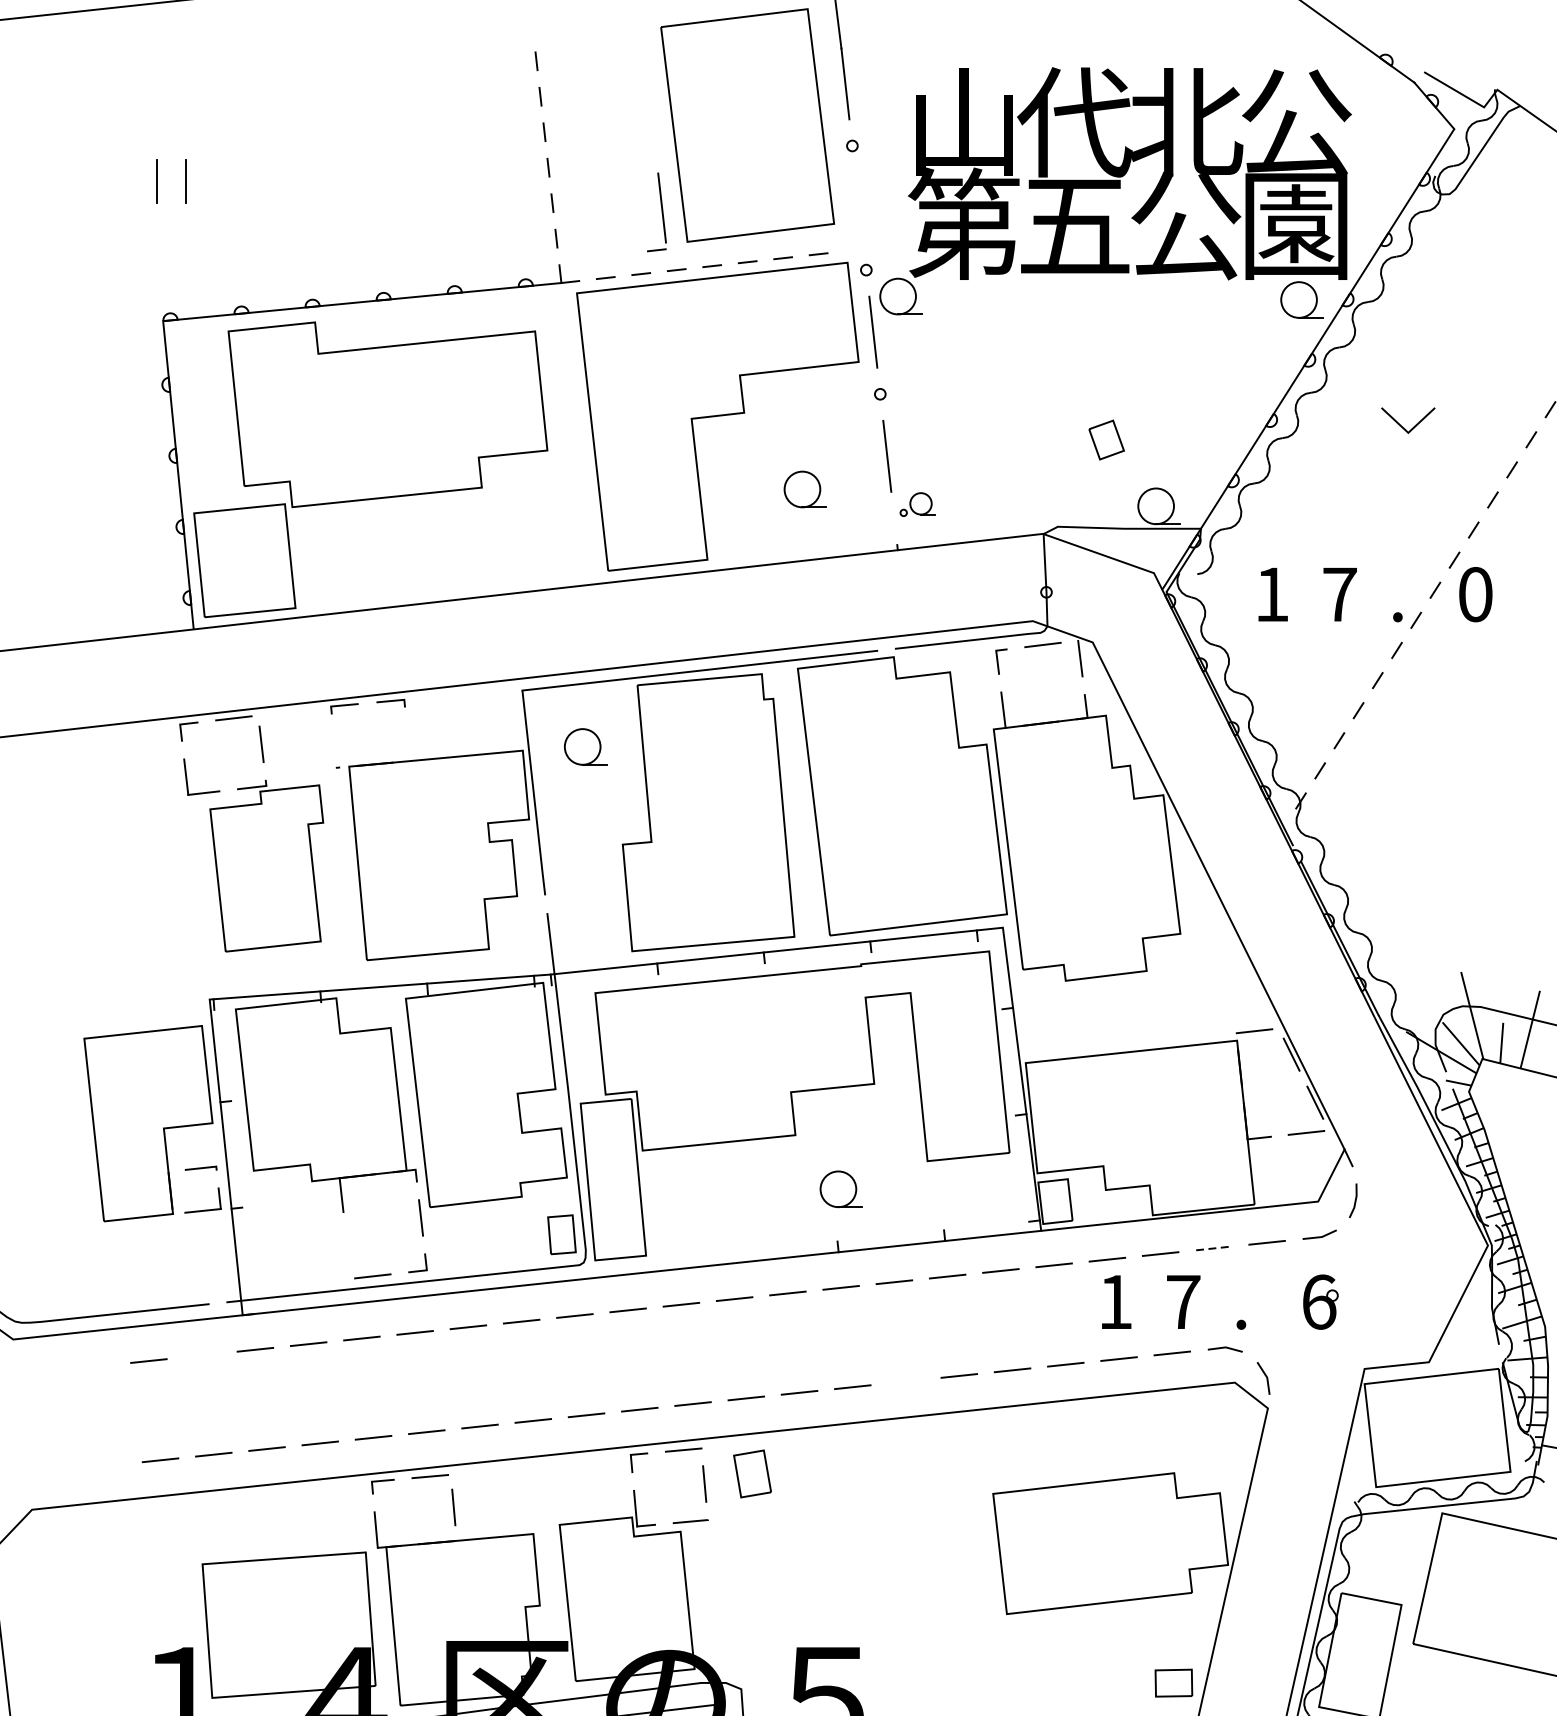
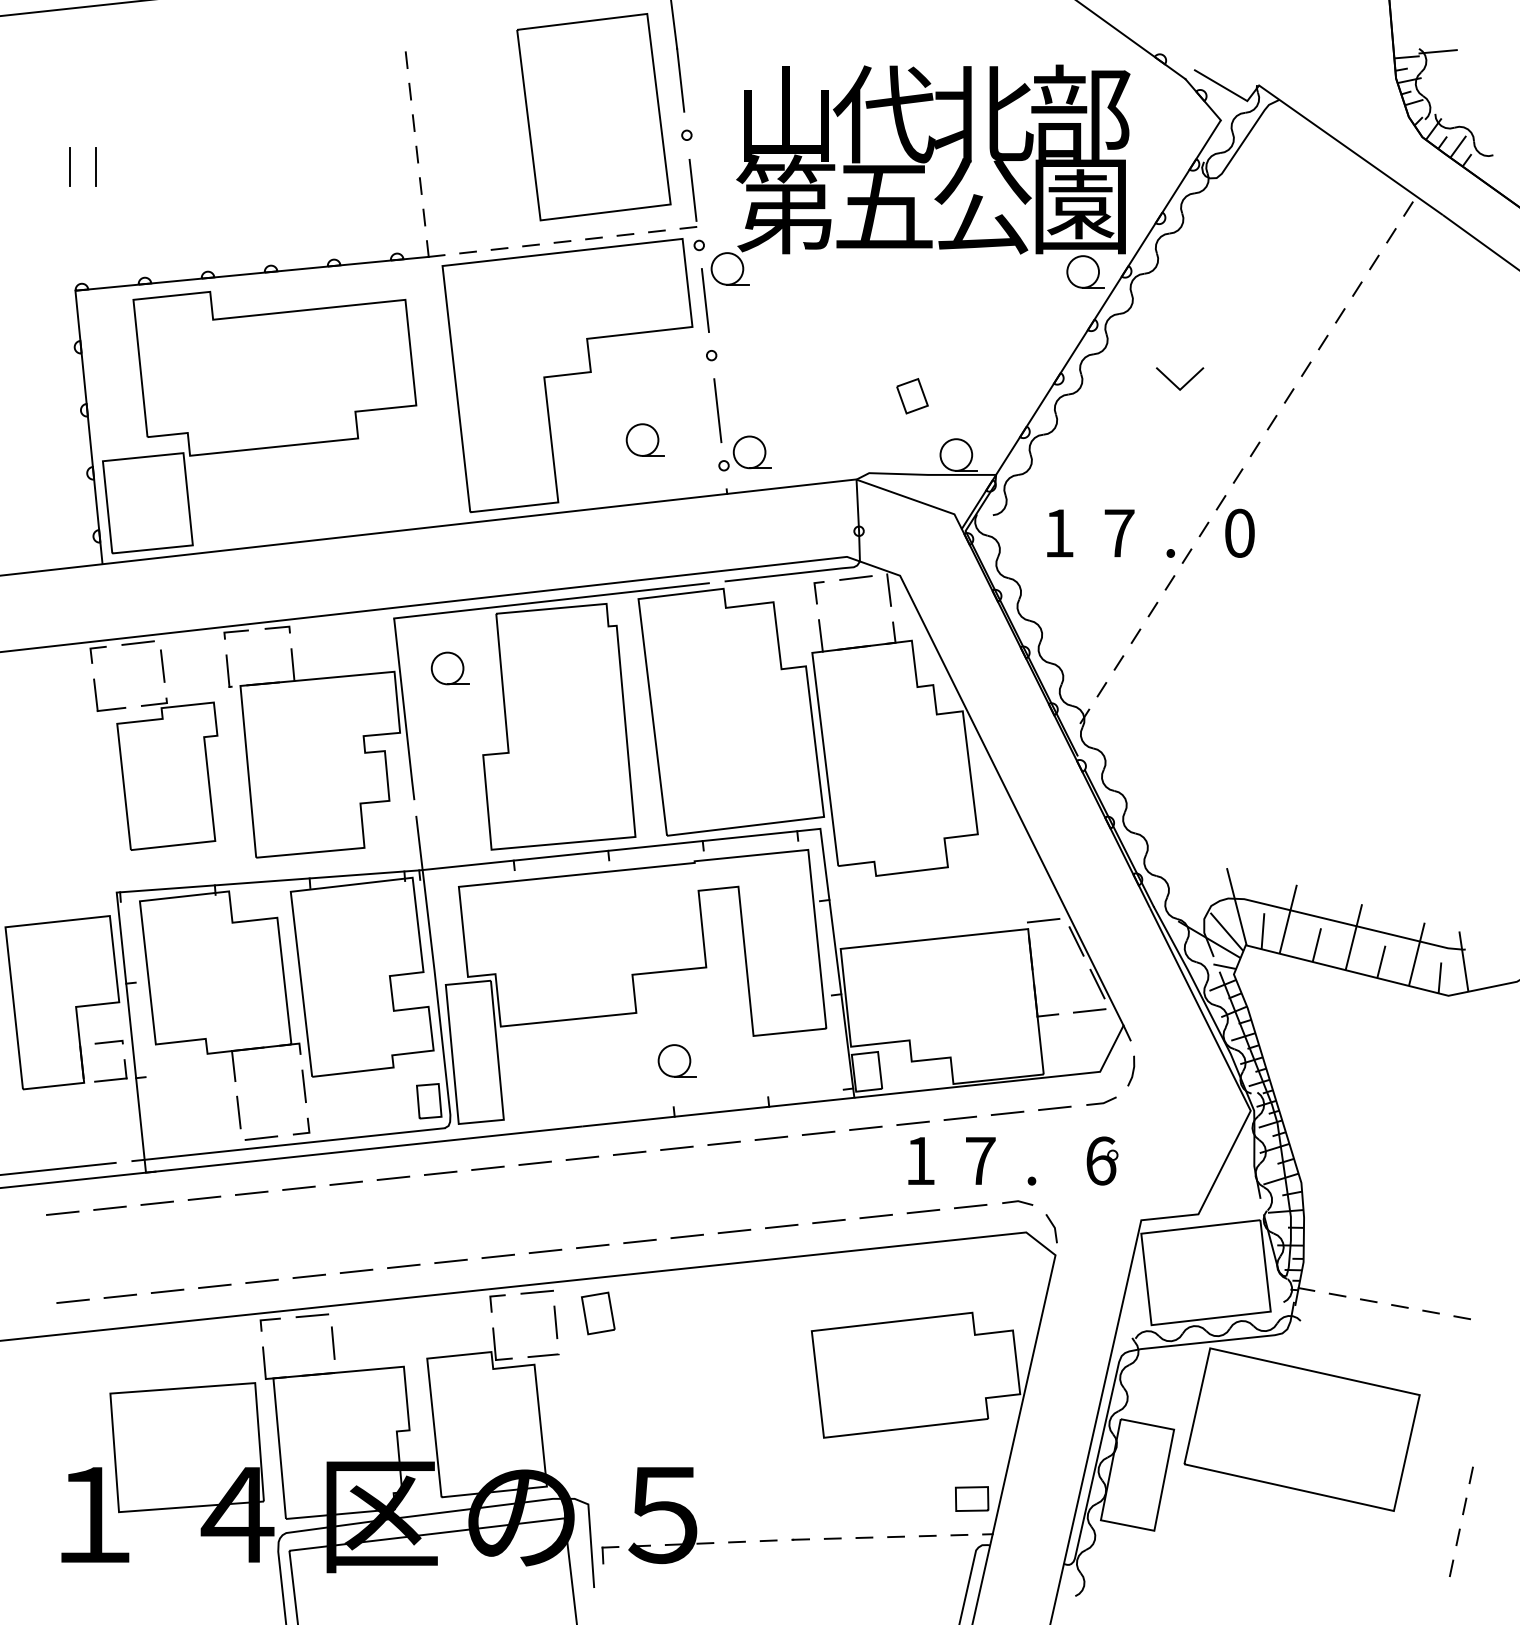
text: (1296, 119) -> (1080, 111), 公 -> 部
part: (656, 212) -> (688, 194), moved
part: (917, 504) -> (744, 453), size x1.67
line: (407, 742) -> (292, 664), added
line: (334, 749) -> (227, 670), added
line: (346, 1247) -> (238, 1112), added
line: (1213, 1248) -> (1007, 1113), dashed -> solid
line: (201, 1354) -> (109, 1207), added
line: (906, 1381) -> (734, 1231), added

